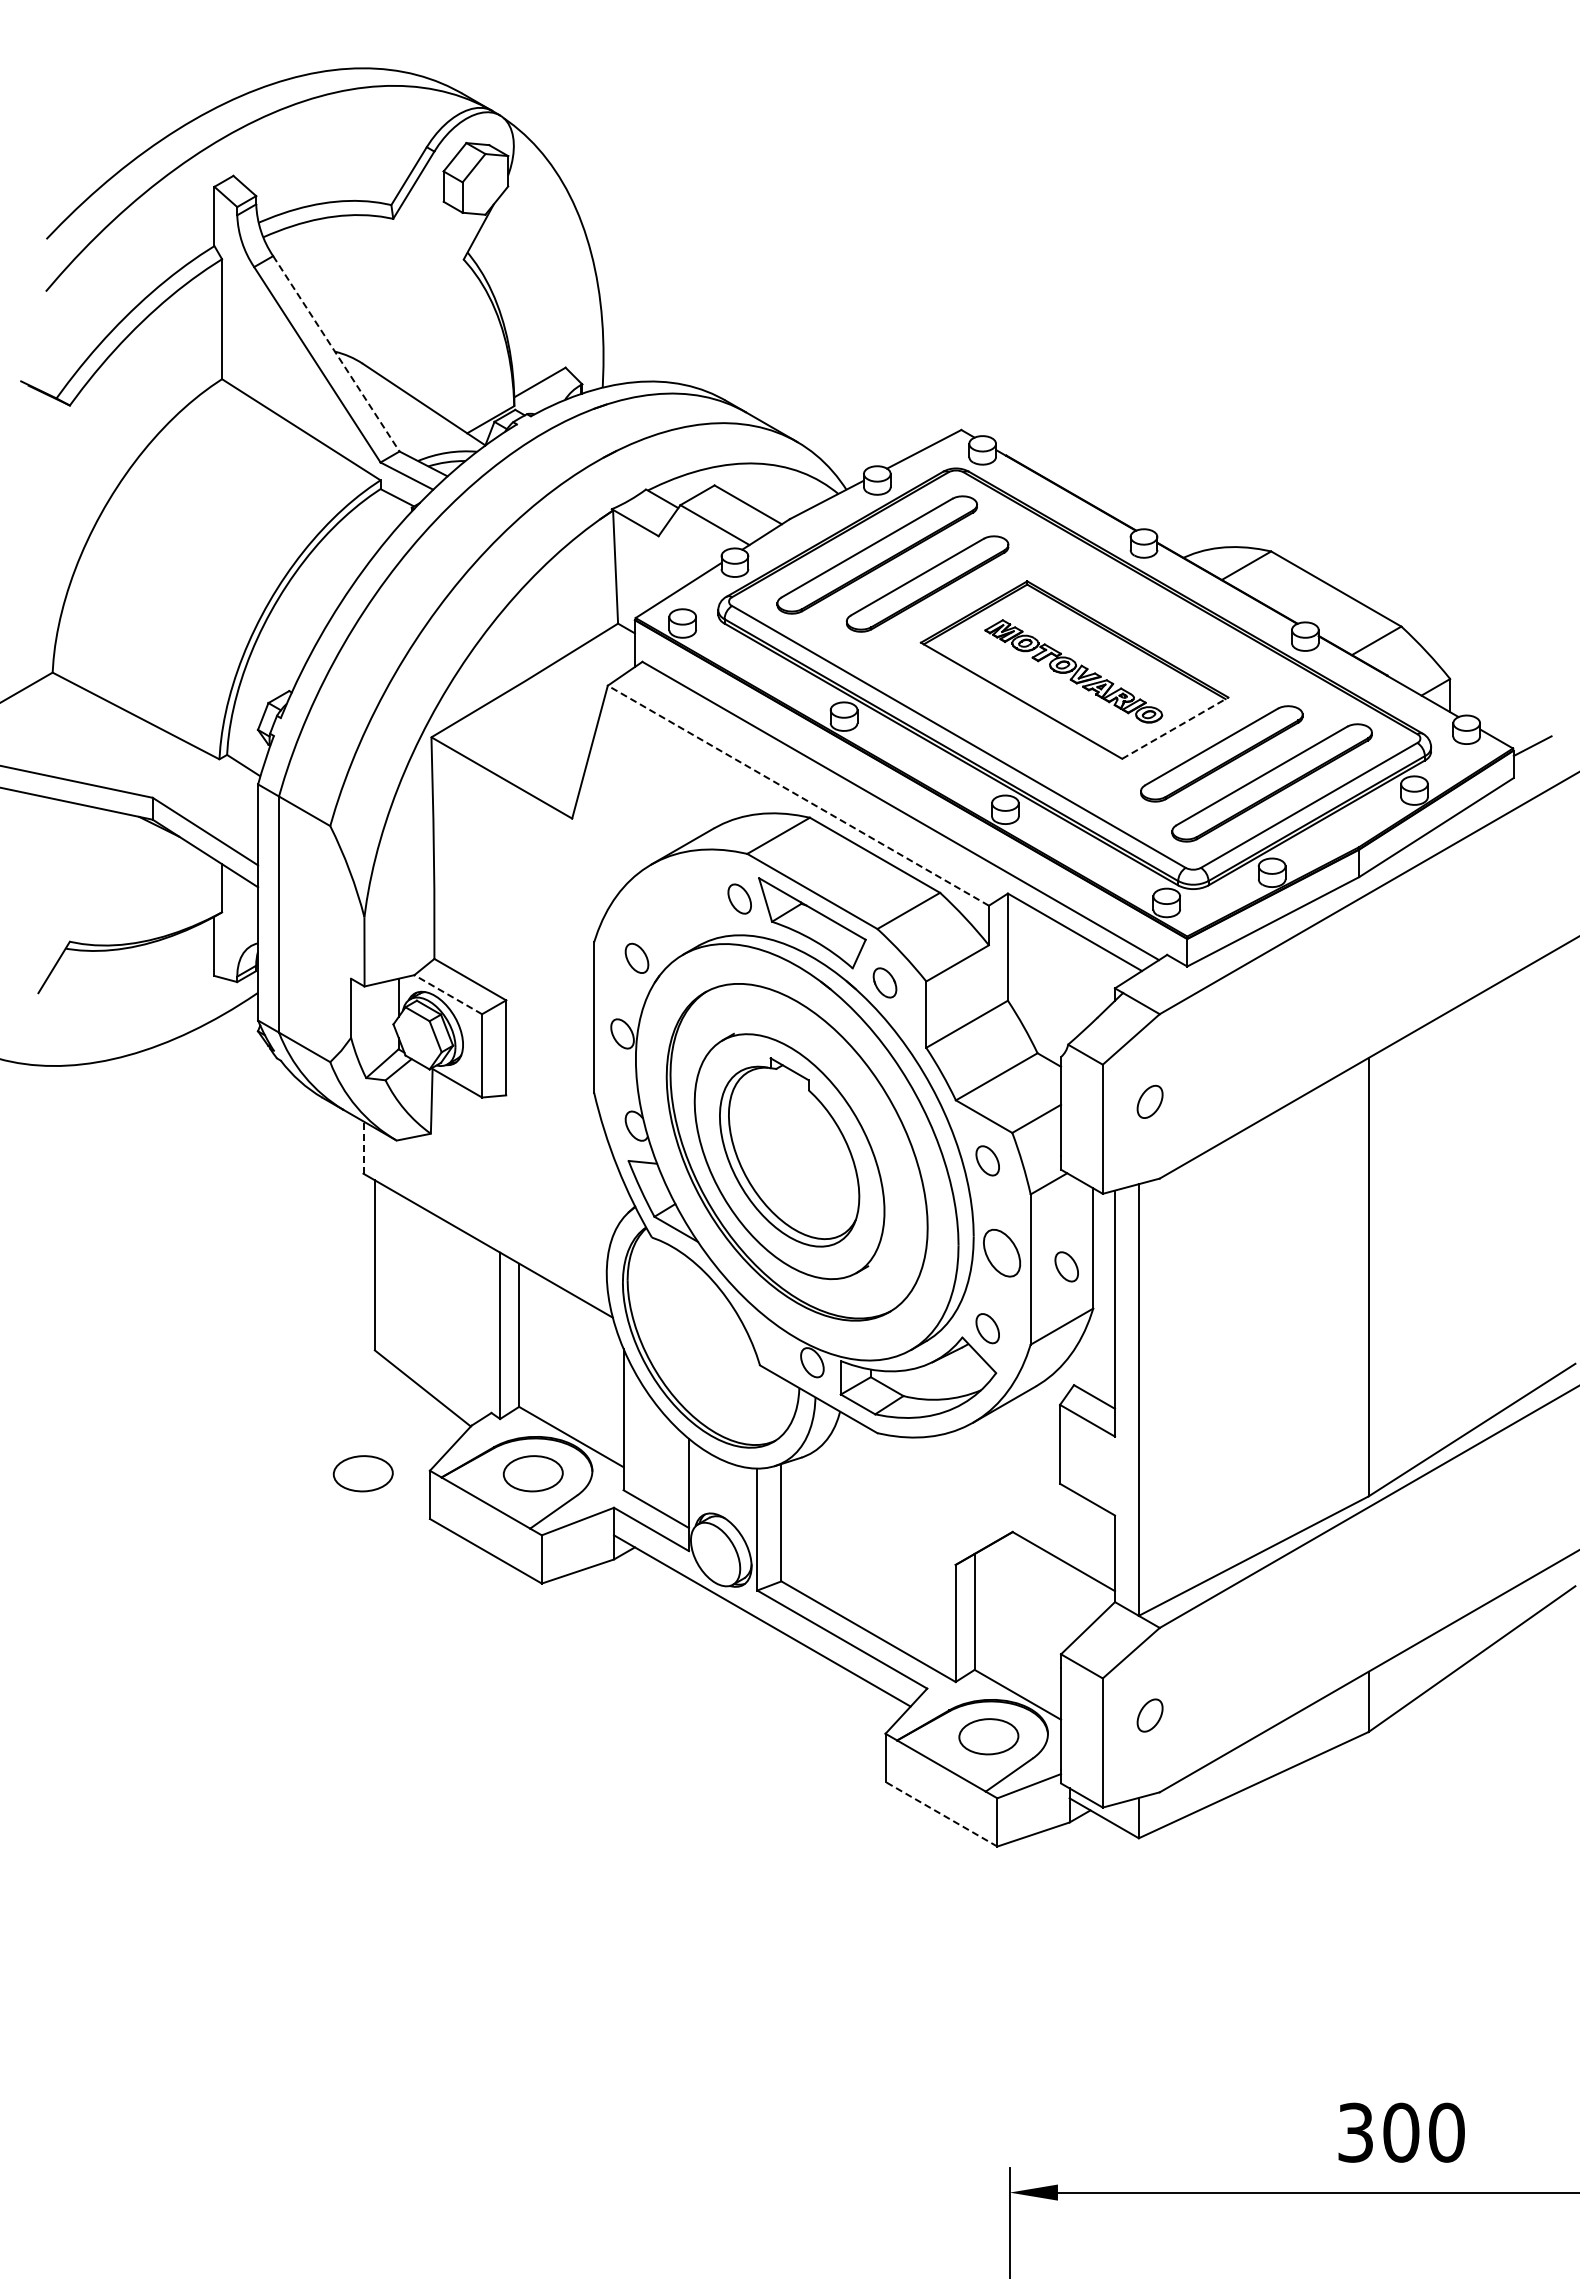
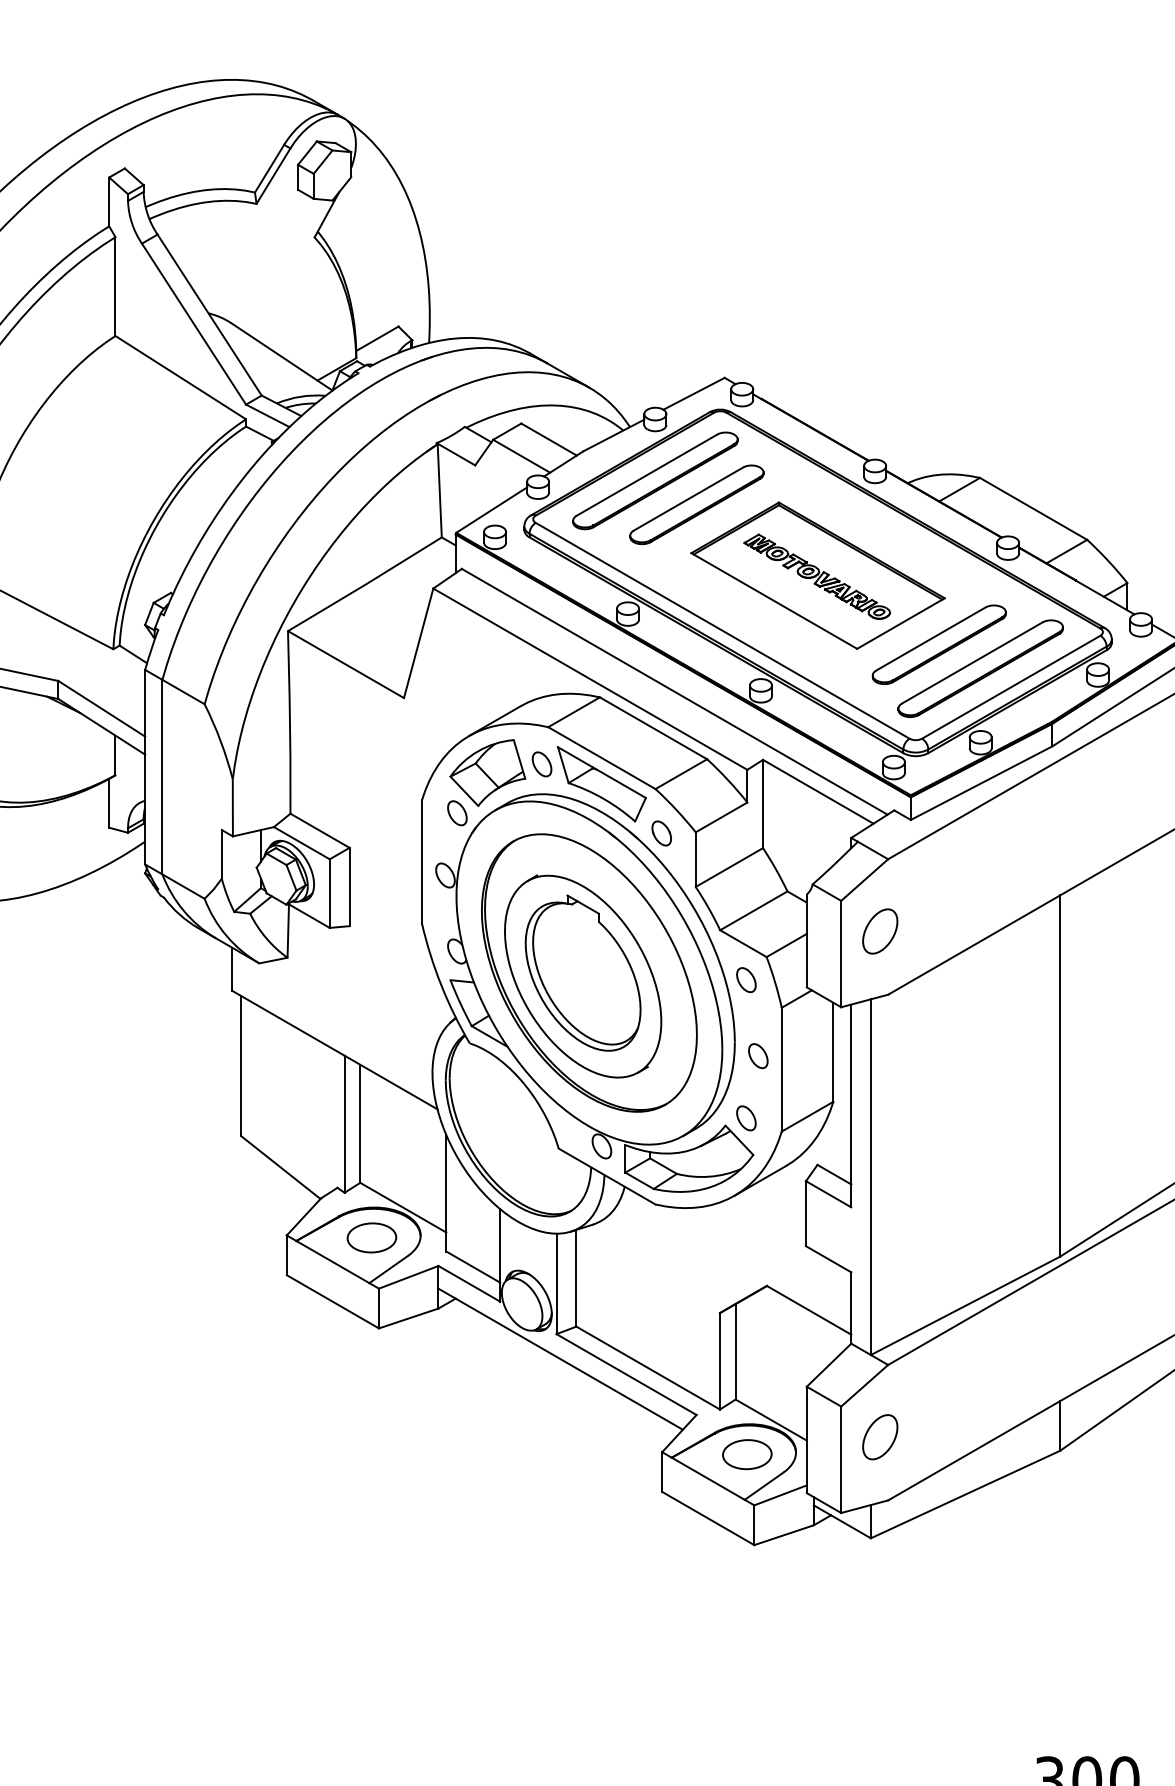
line: (336, 354) -> (209, 315), dashed -> solid
line: (1175, 727) -> (901, 623), dashed -> solid
line: (797, 795) -> (589, 679), dashed -> solid
part: (673, 909) -> (487, 772), added
line: (447, 994) -> (301, 843), dashed -> solid
part: (1149, 1101) -> (879, 931), size x1.67
line: (363, 1147) -> (232, 969), dashed -> solid
part: (1002, 1252) -> (758, 1055), size x0.62
part: (1066, 1266) -> (811, 1067), removed
part: (362, 1473) -> (231, 1237), removed
part: (1149, 1715) -> (879, 1437), size x1.67
line: (941, 1814) -> (708, 1518), dashed -> solid

